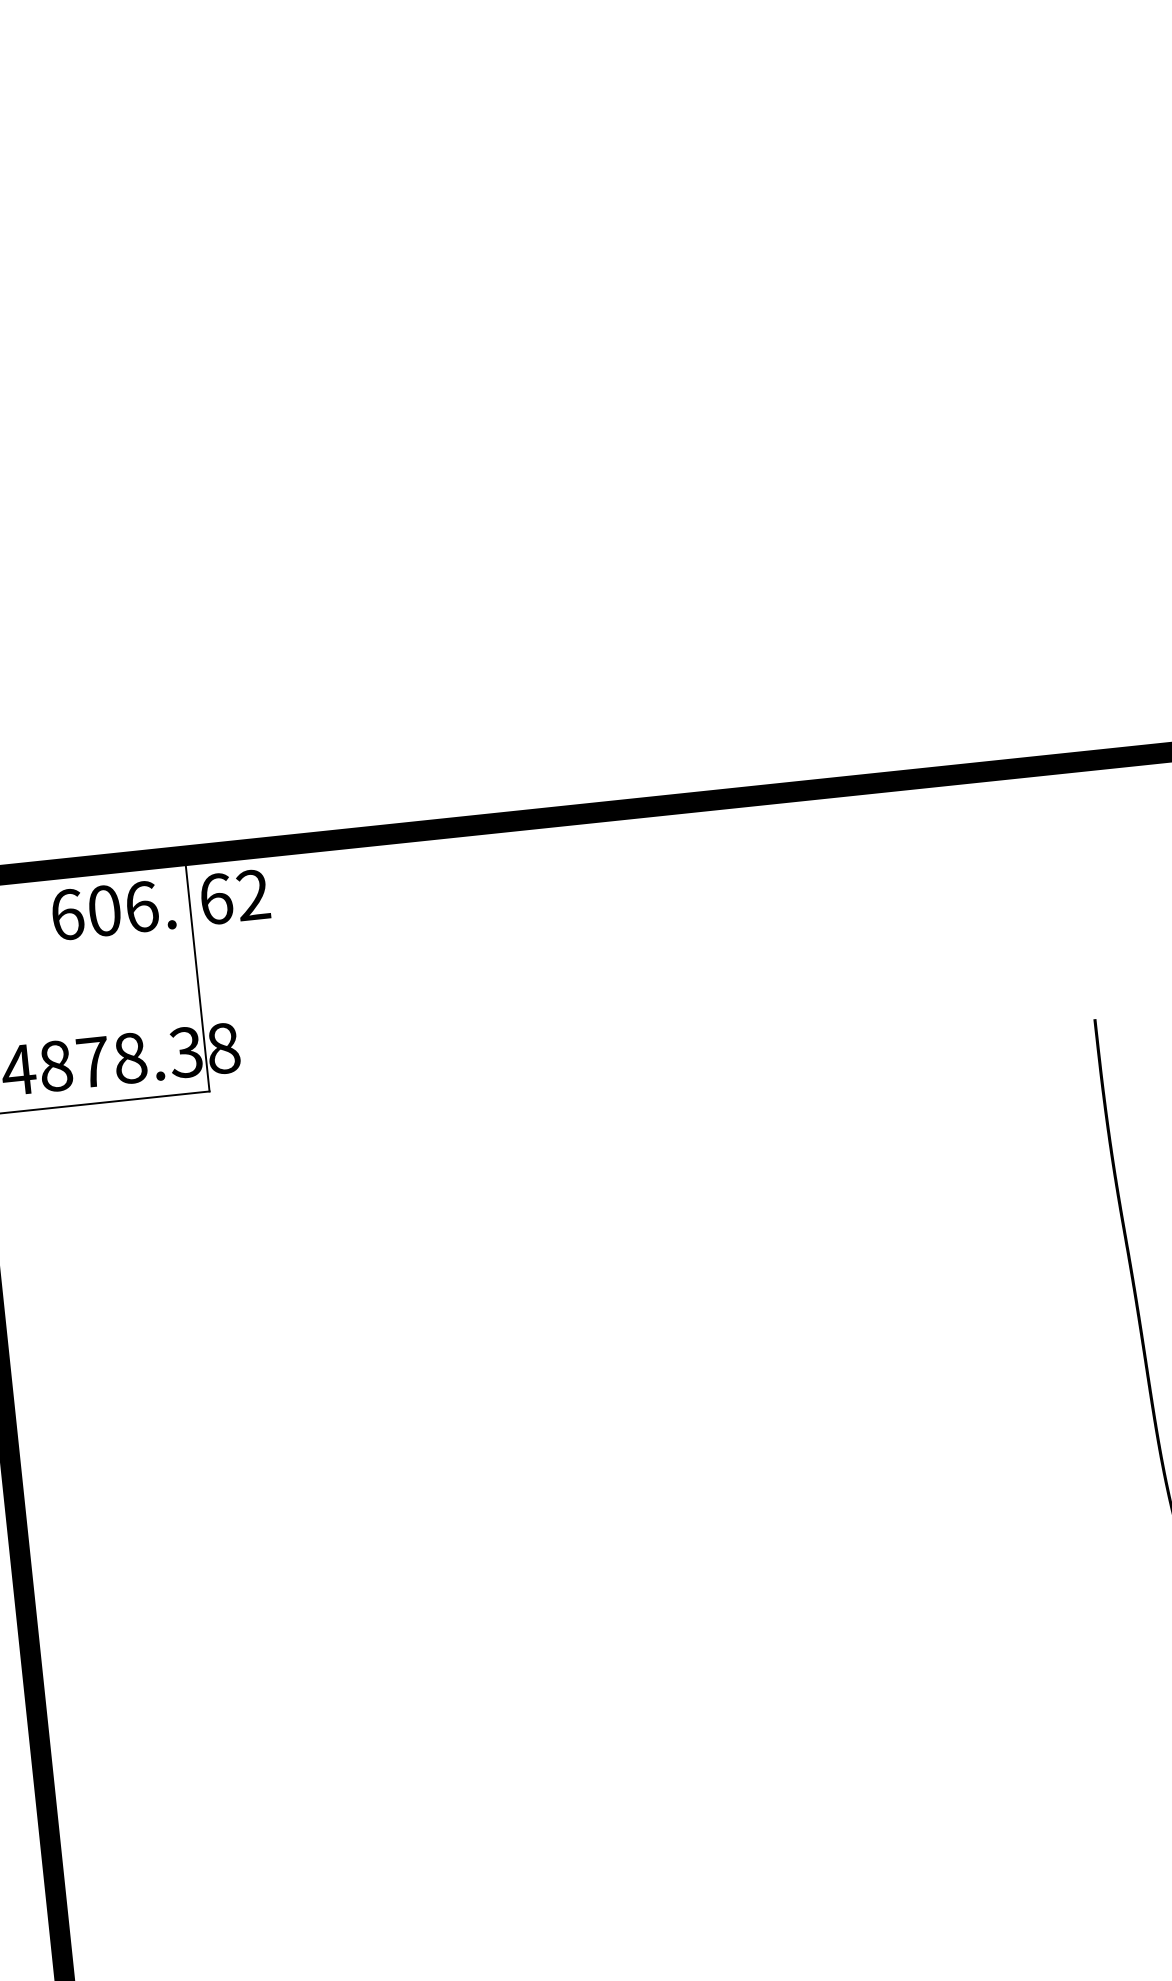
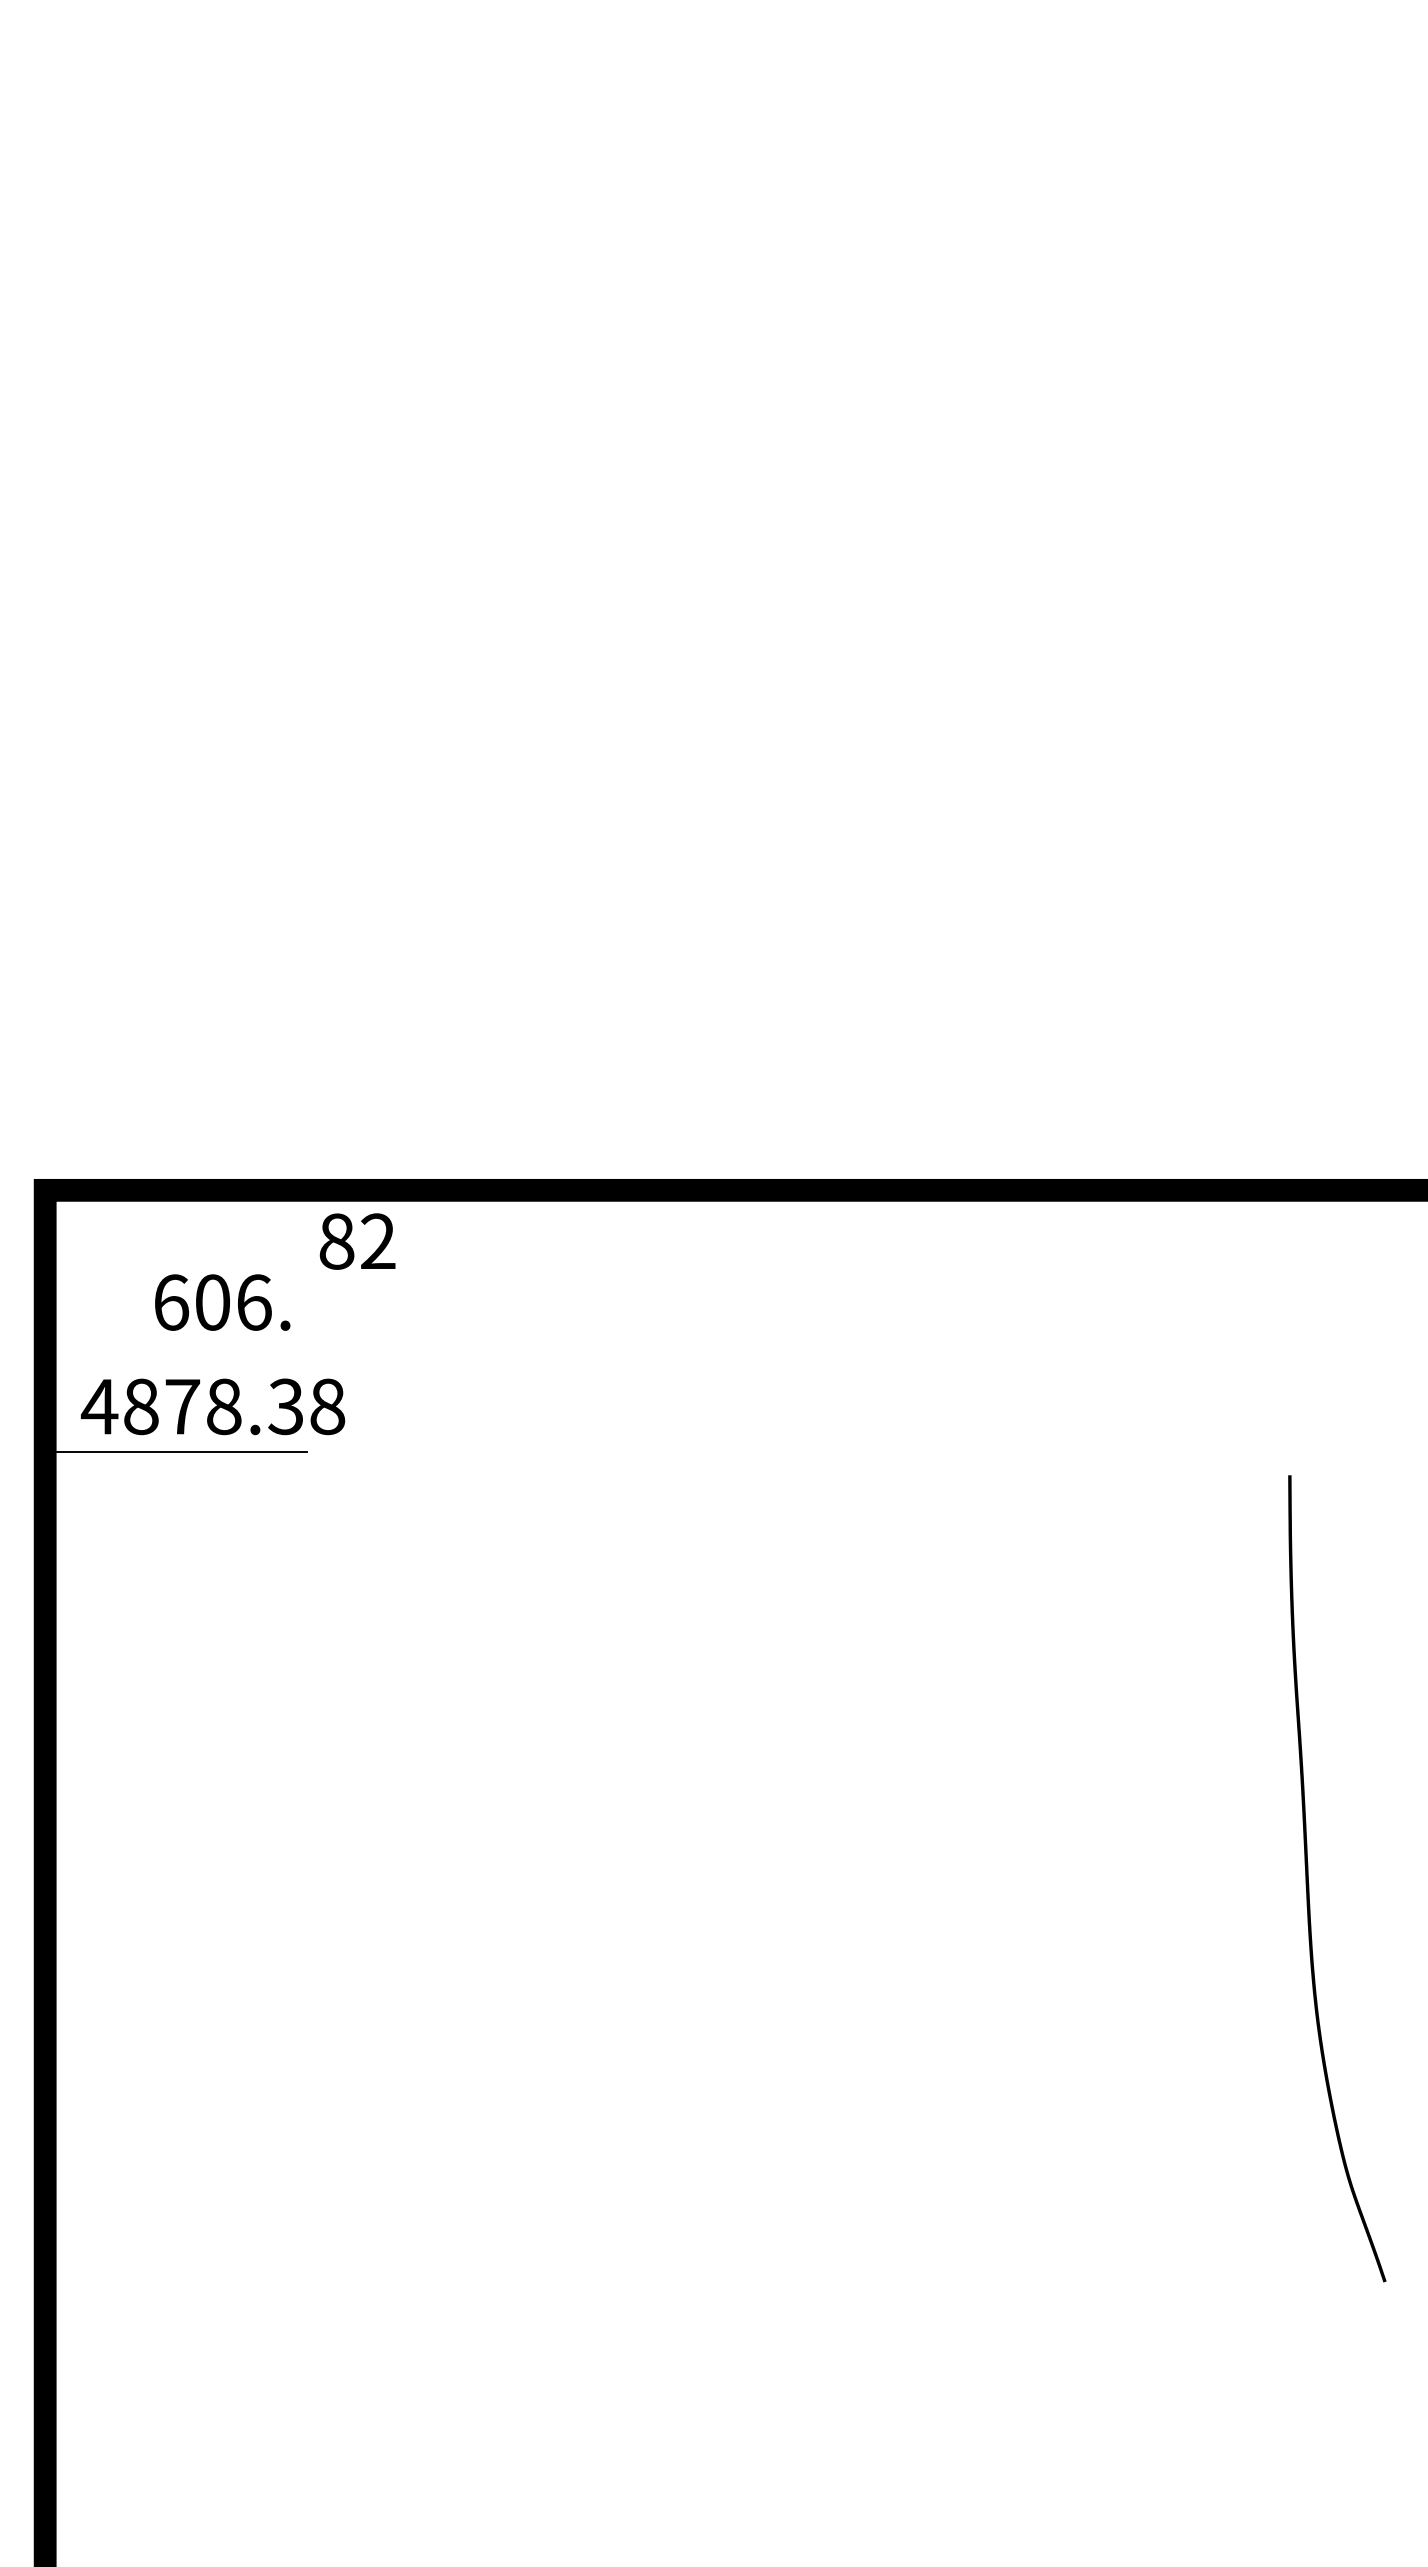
text: (215, 899) -> (336, 1241), 62 -> 82
text: (113, 909) -> (222, 1302), moved
line: (197, 978) -> (307, 1326), removed

